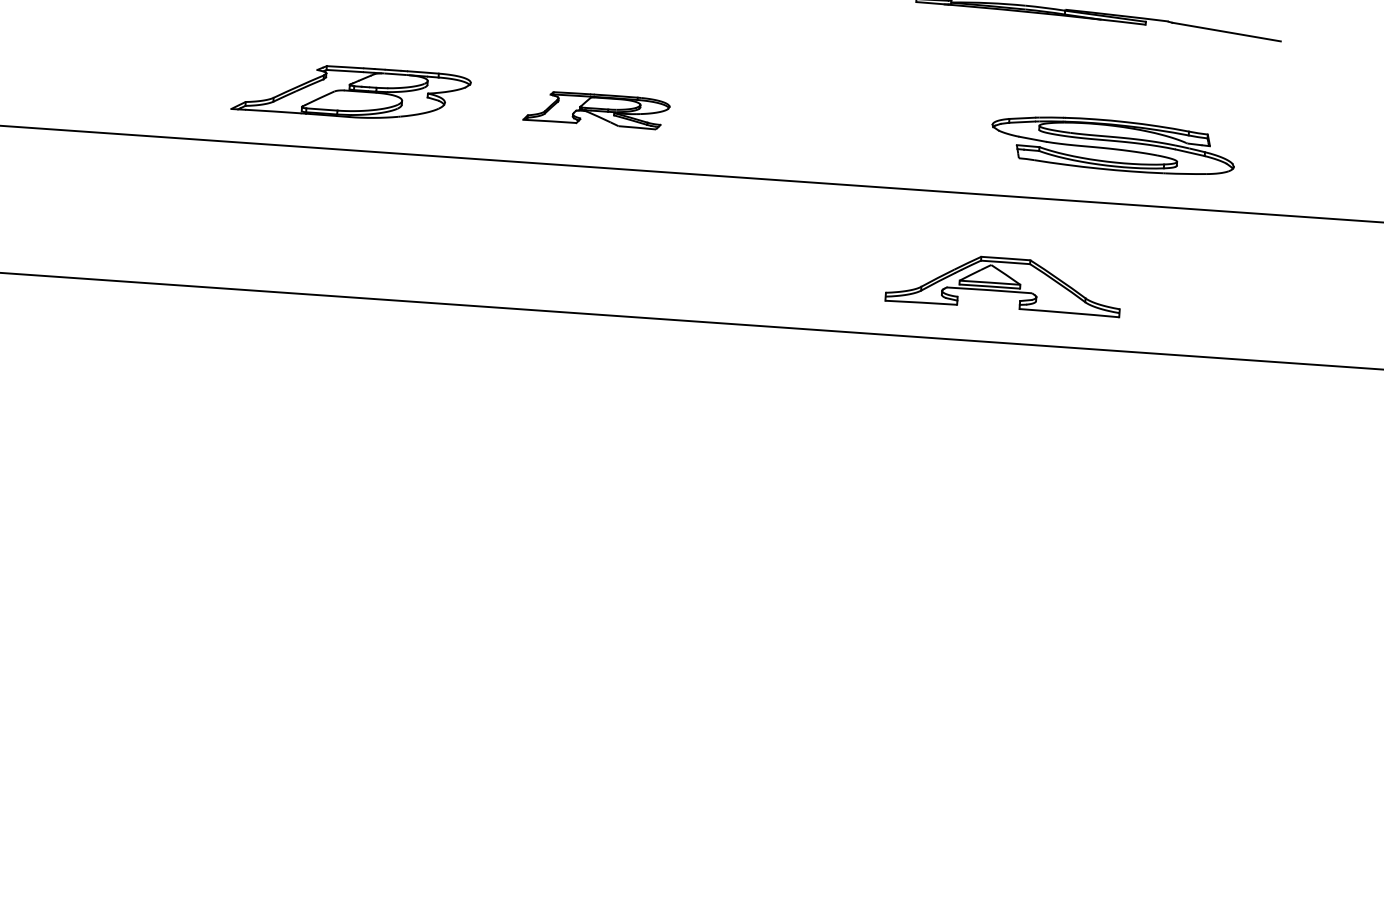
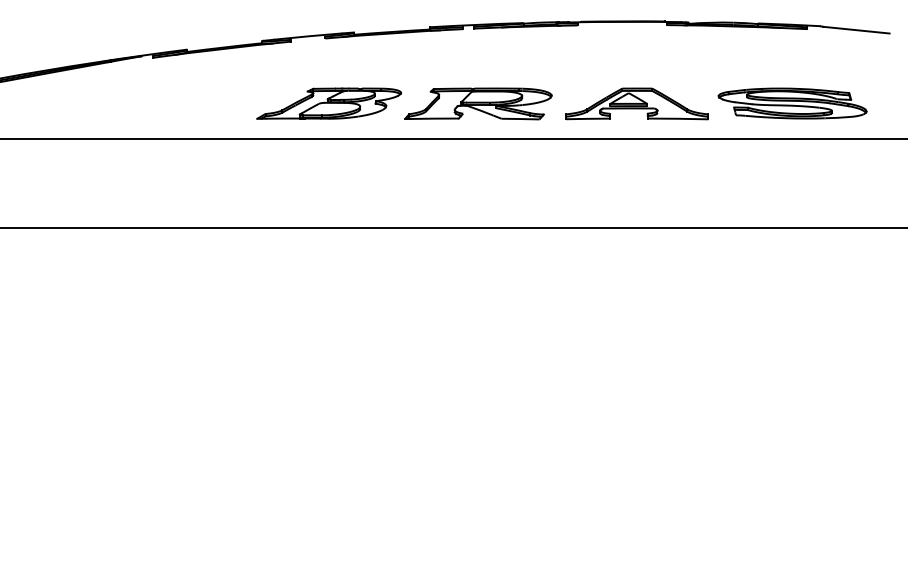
part: (596, 109) -> (478, 103), size x1.67
part: (1002, 282) -> (636, 103), moved

